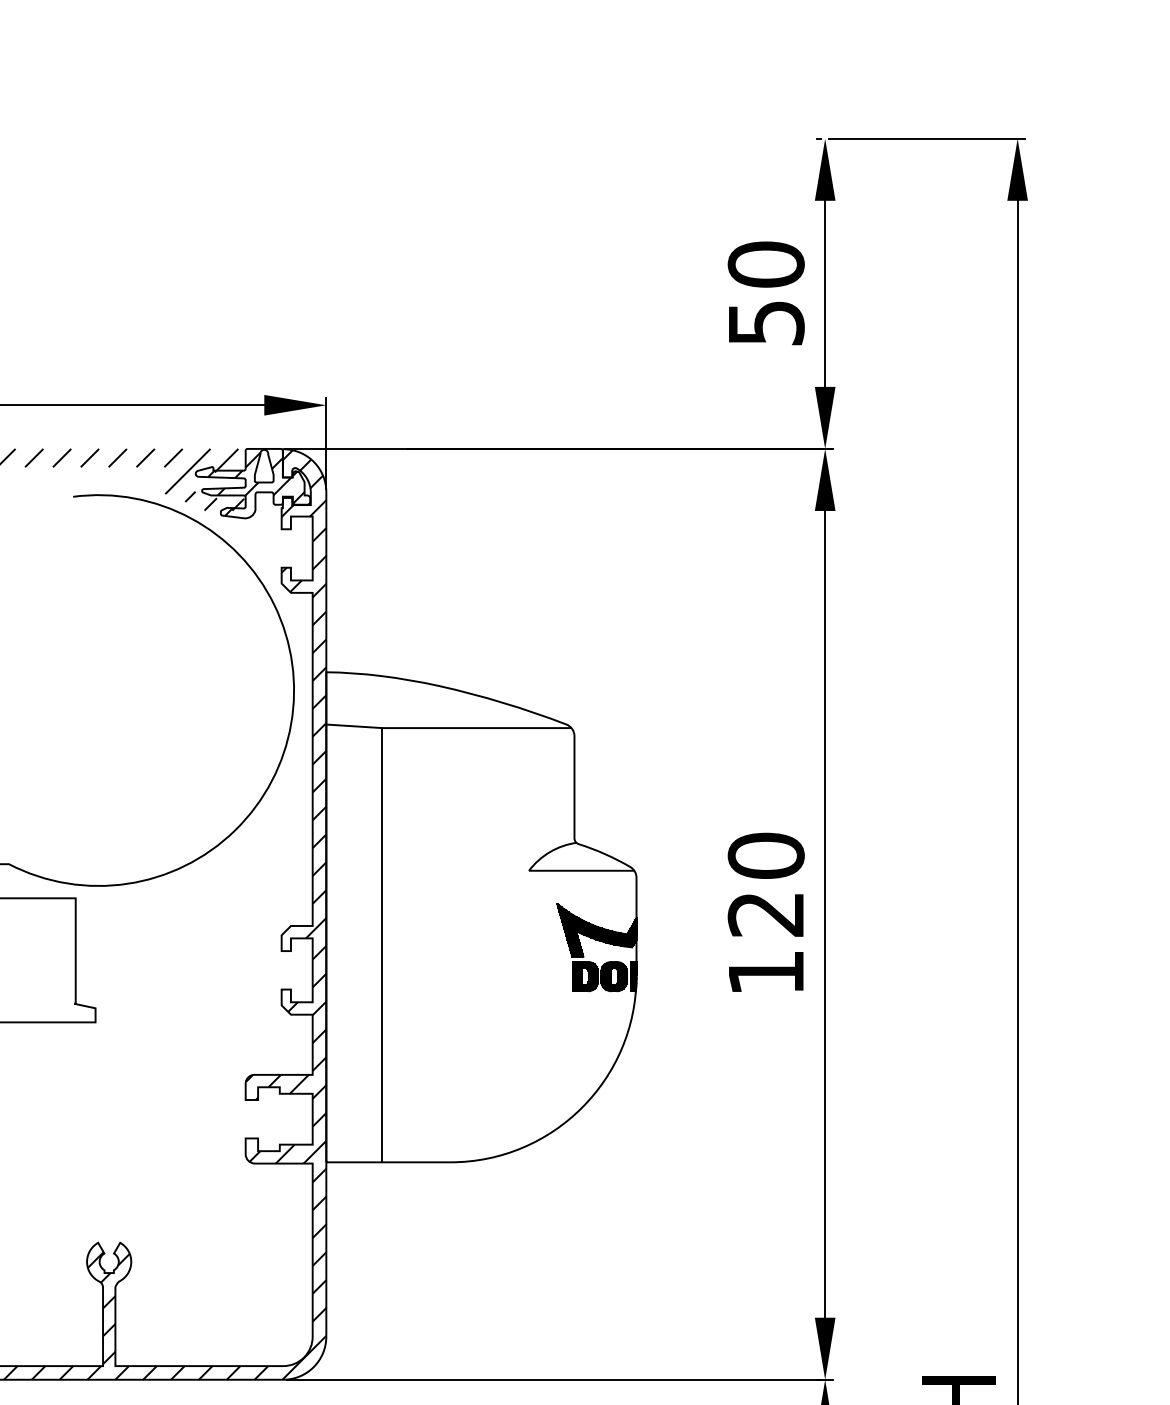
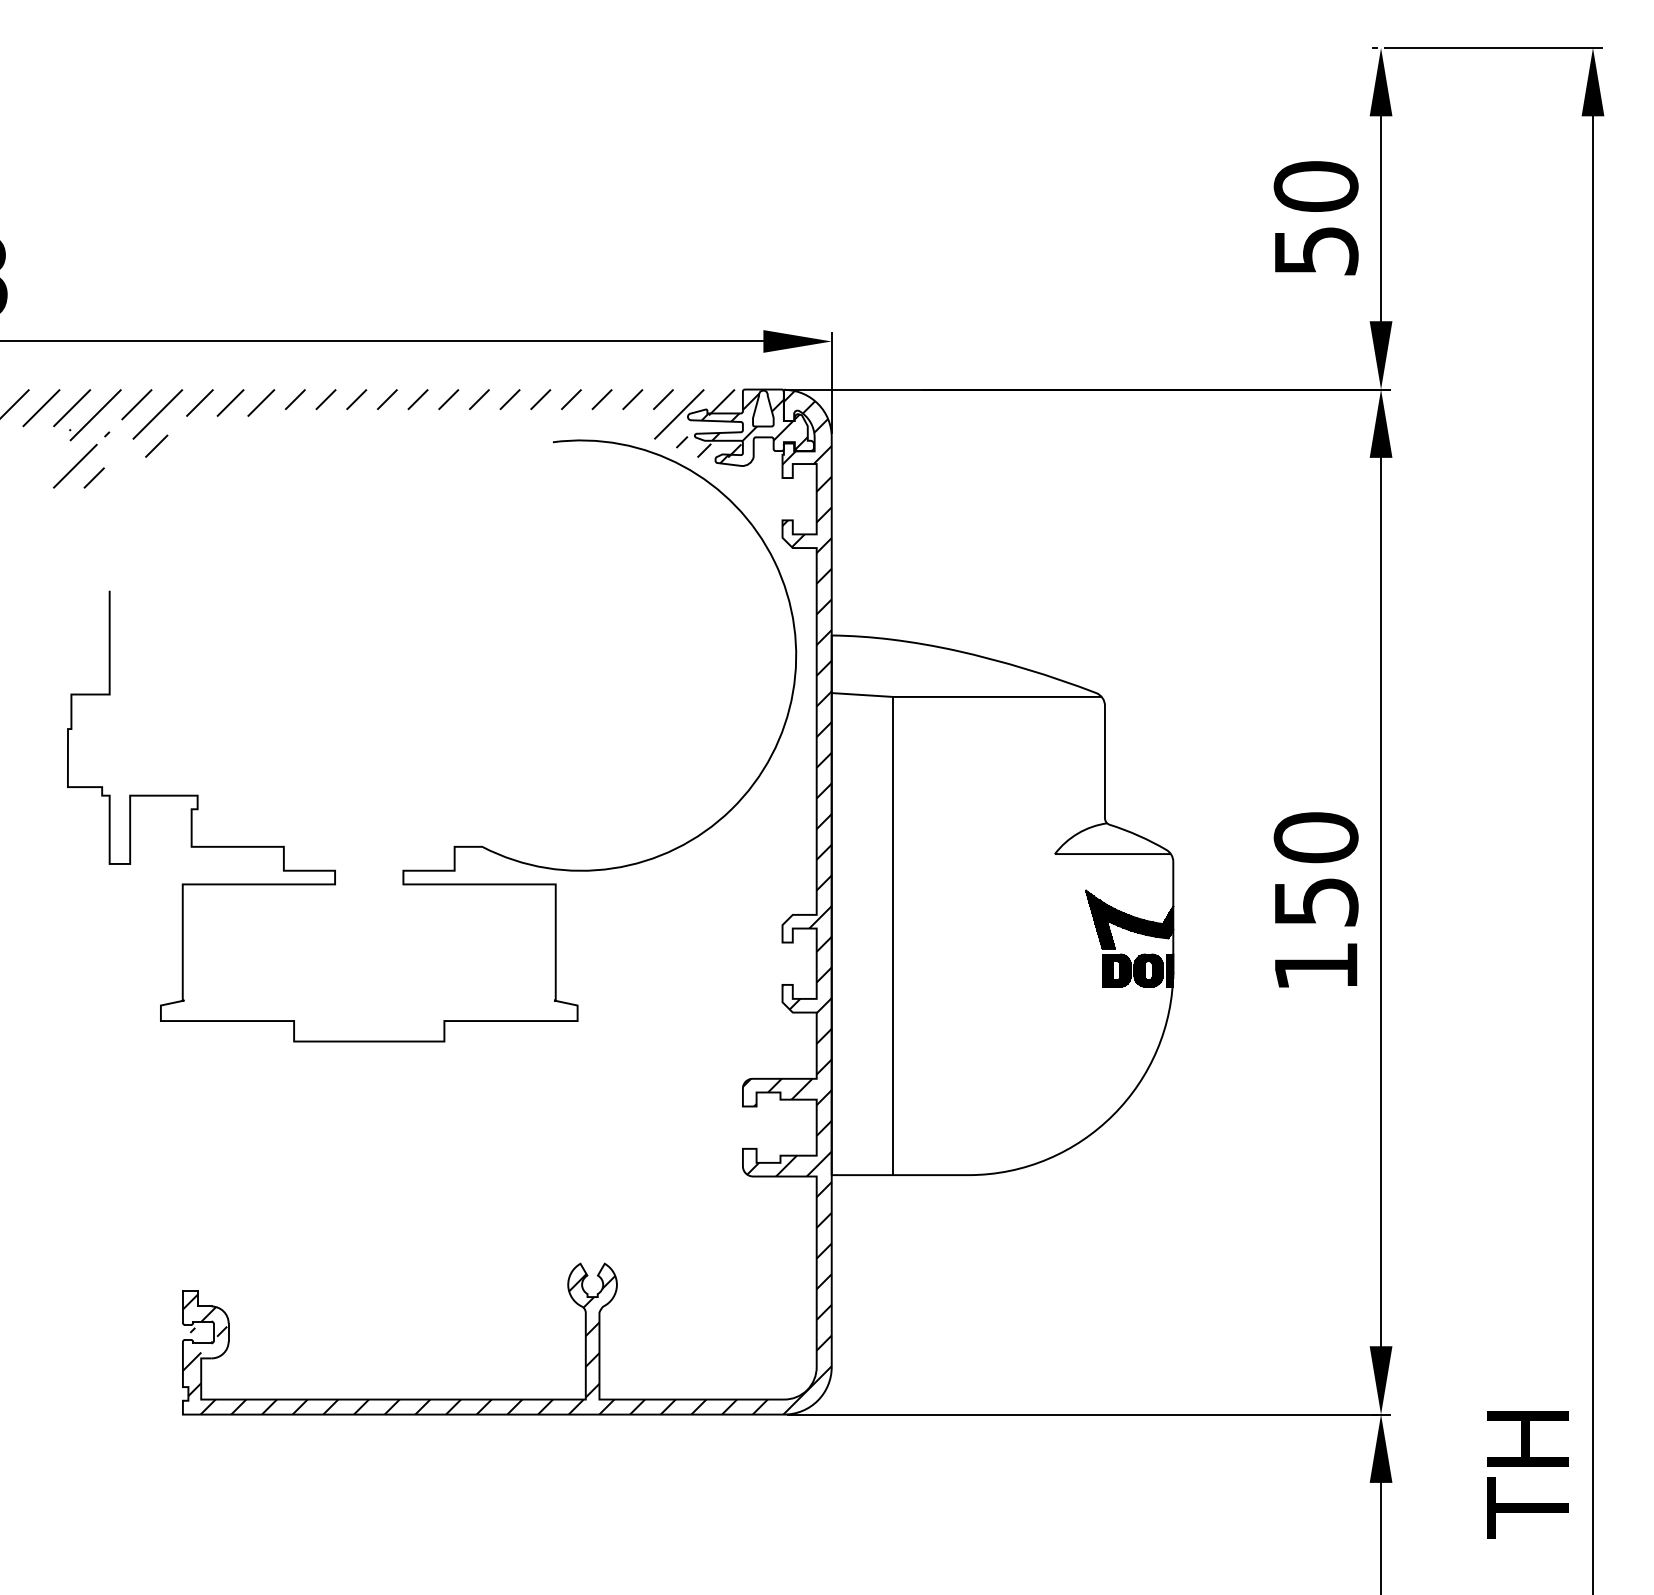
text: (765, 914) -> (1315, 902), 120 -> 150

